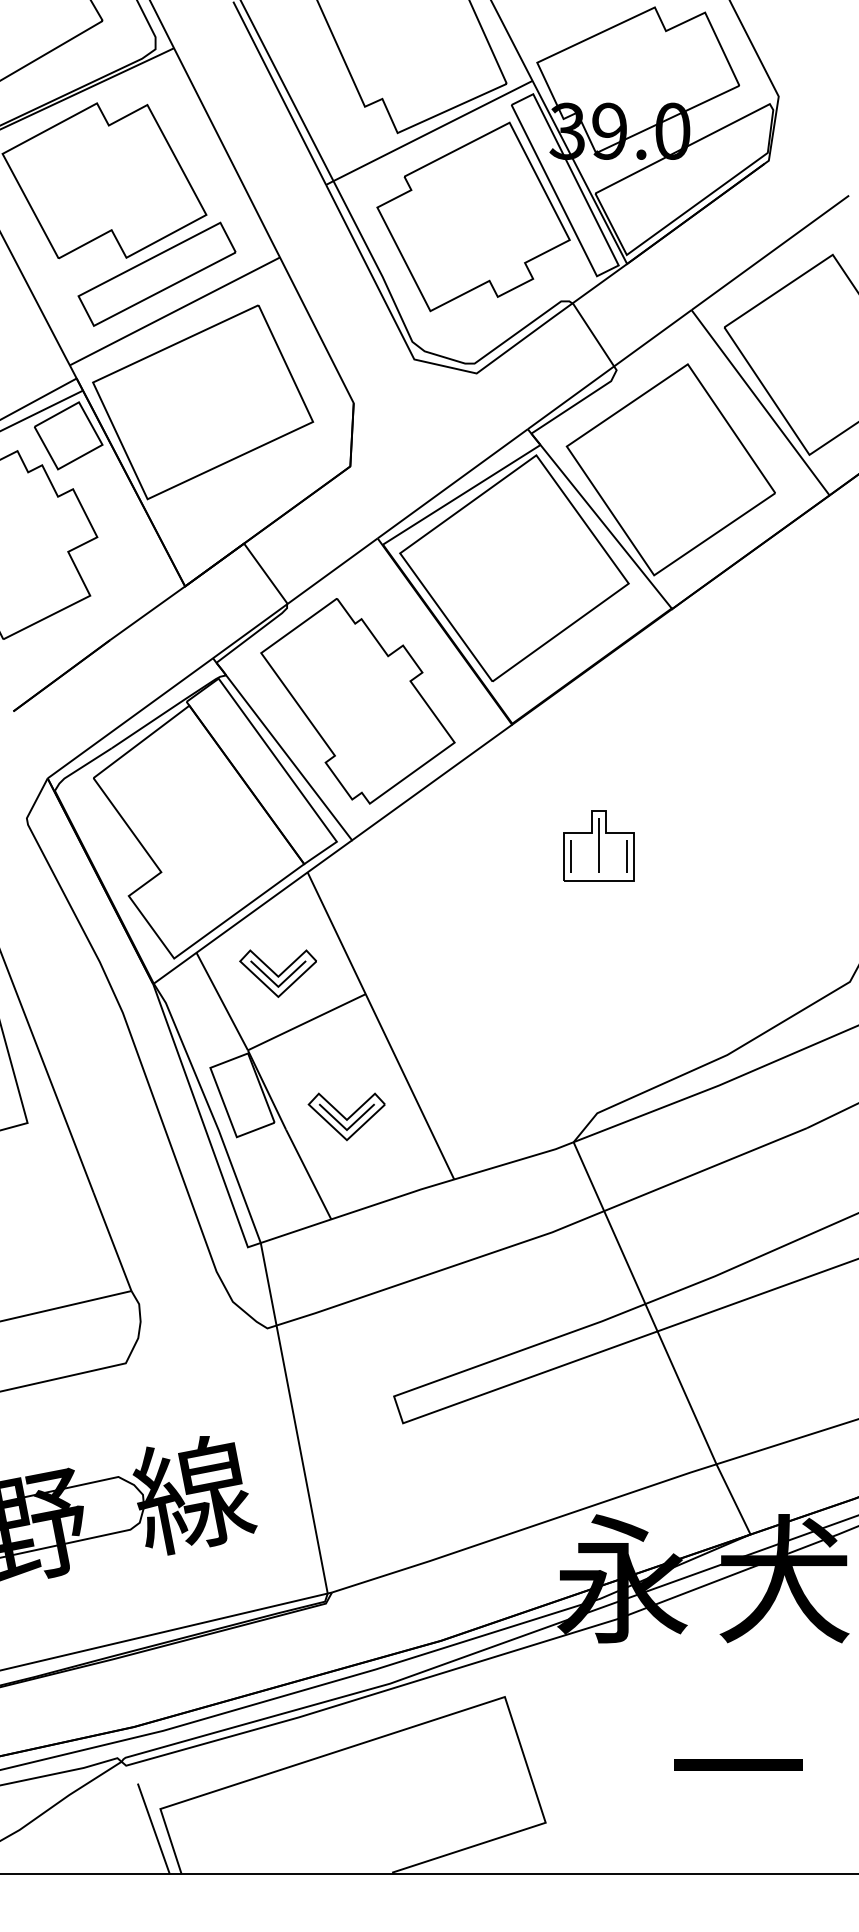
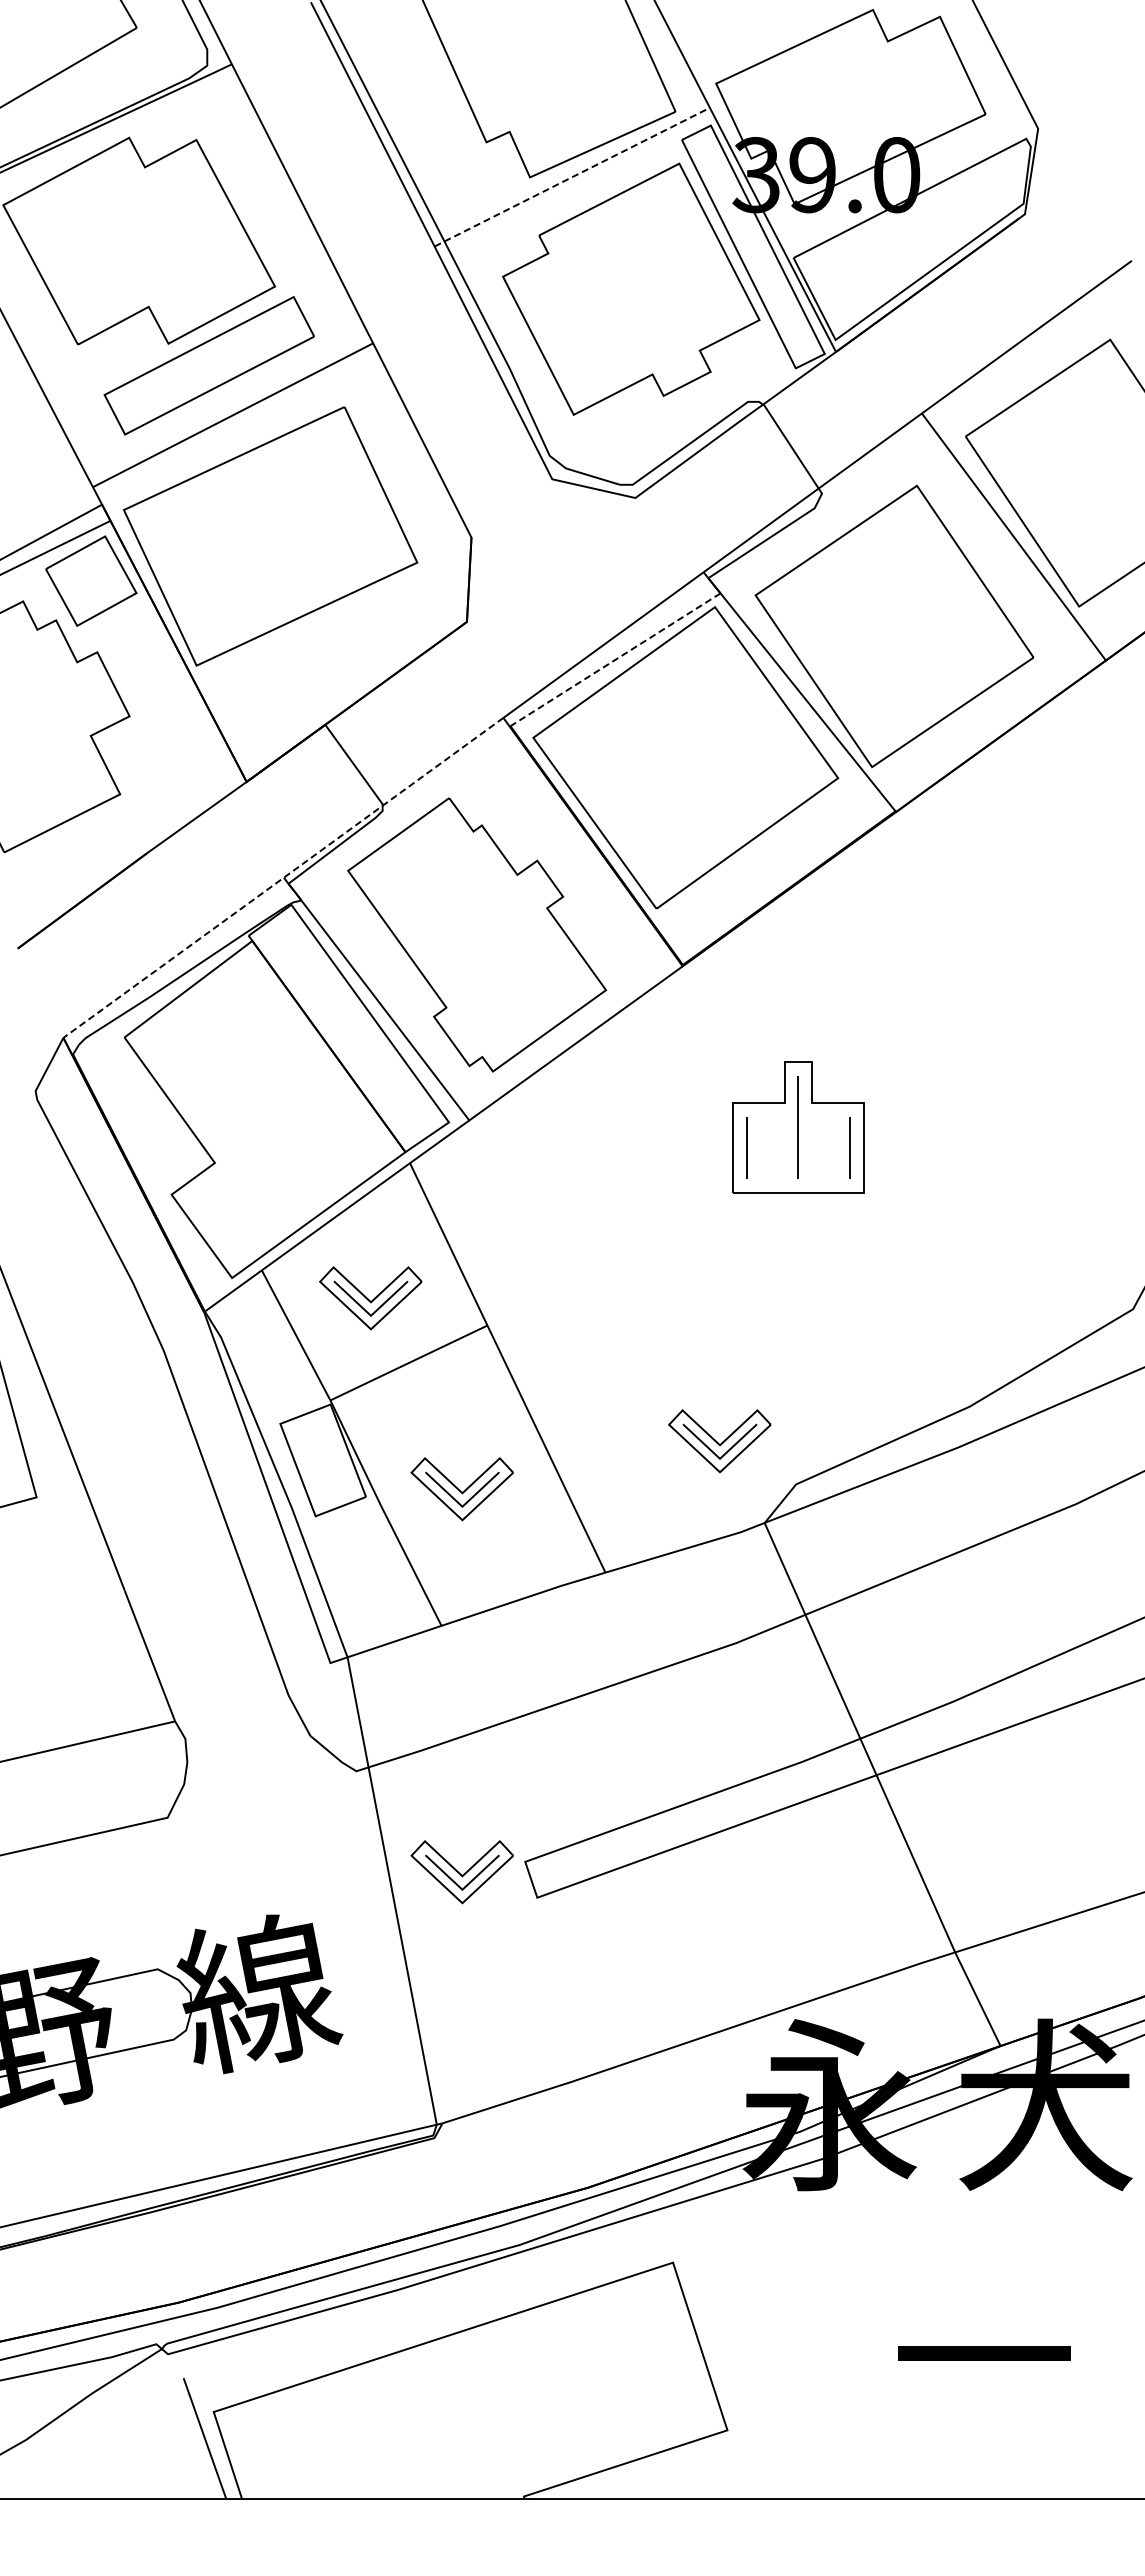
line: (428, 133) -> (570, 177), solid -> dashed
line: (461, 495) -> (615, 660), solid -> dashed
line: (212, 658) -> (283, 877), solid -> dashed
part: (599, 845) -> (798, 1127), size x1.4
part: (539, 1081) -> (719, 1441), added
part: (346, 1404) -> (461, 1872), added

